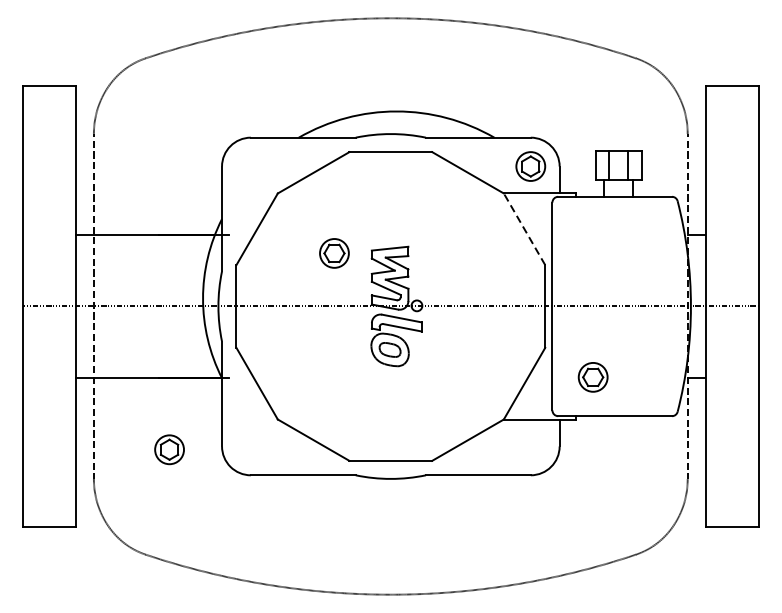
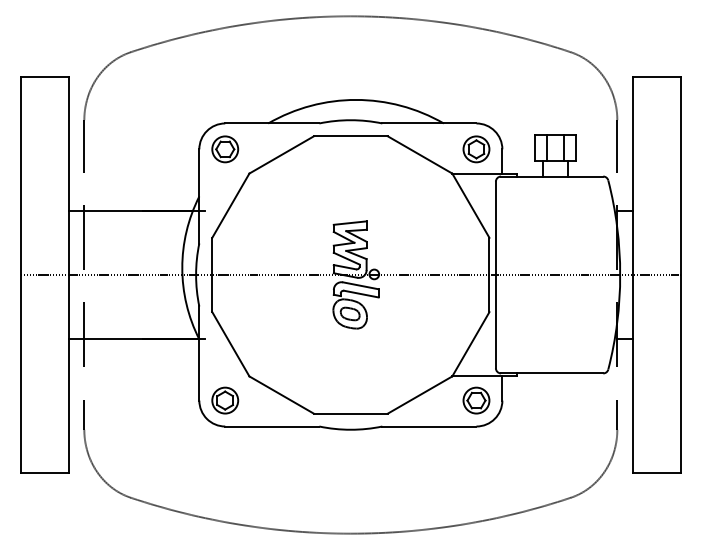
line: (524, 229) -> (470, 205), dashed -> solid
part: (334, 253) -> (225, 149), moved
part: (593, 377) -> (476, 400), moved
part: (169, 449) -> (225, 400), moved

